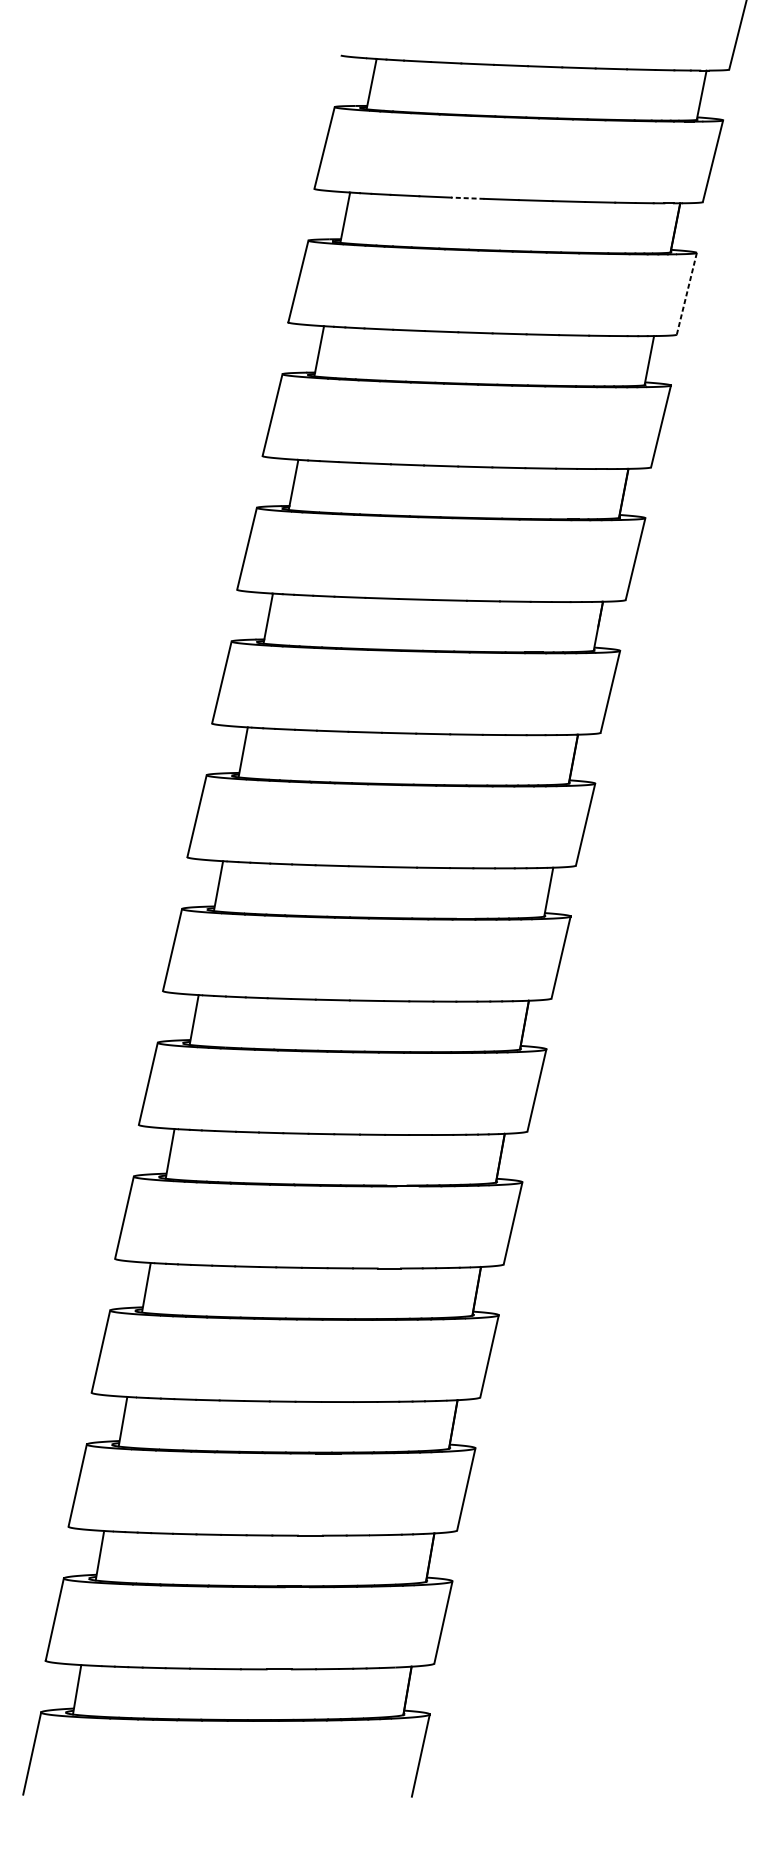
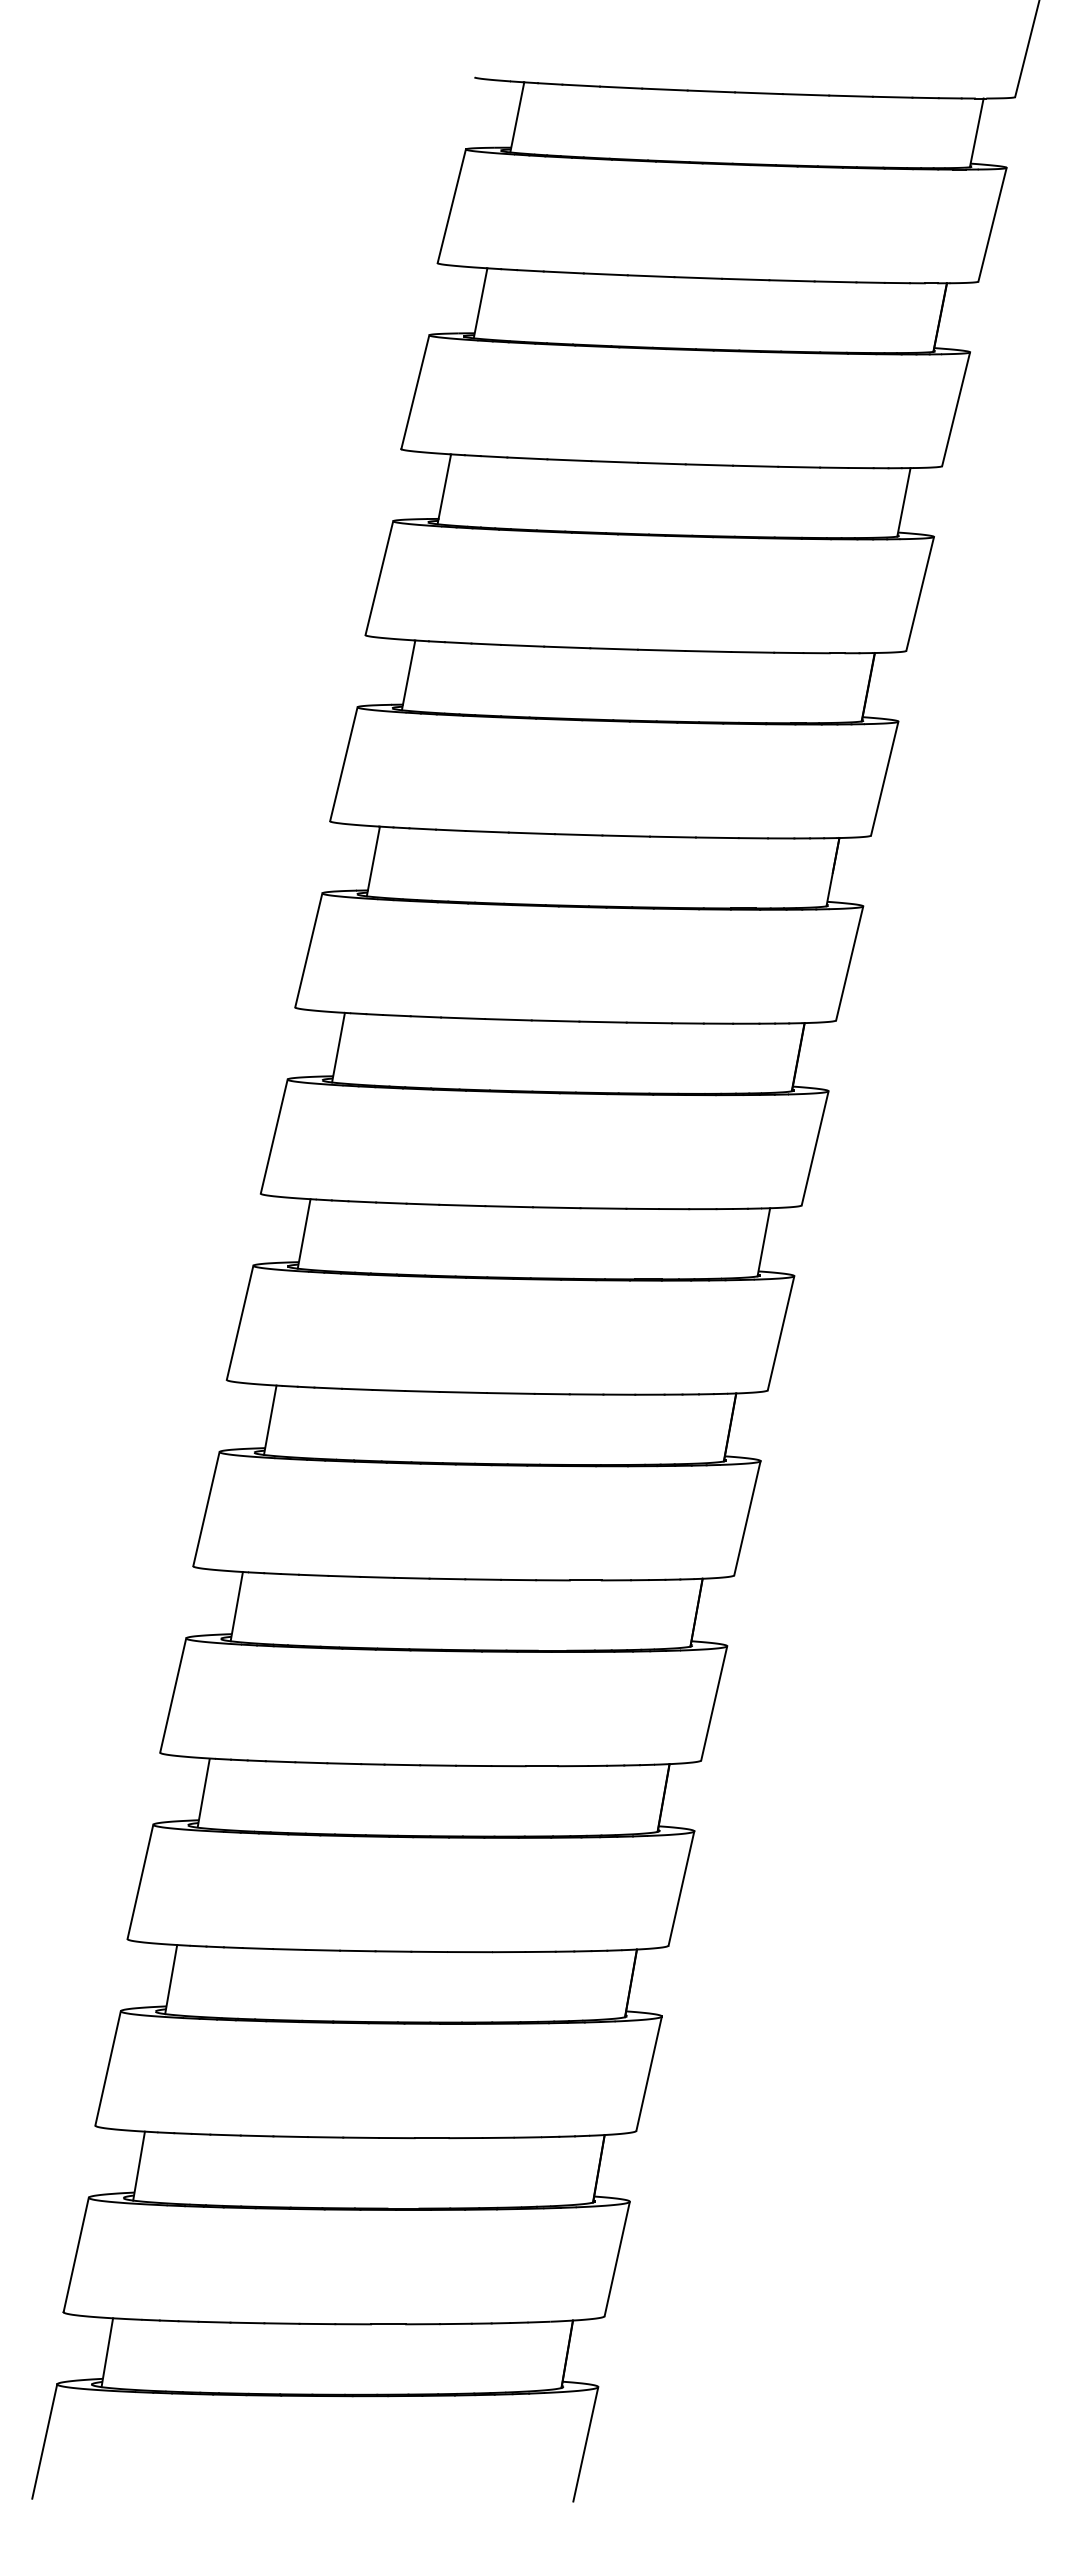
line: (467, 198) -> (650, 276), dashed -> solid
line: (687, 293) -> (956, 409), dashed -> solid

